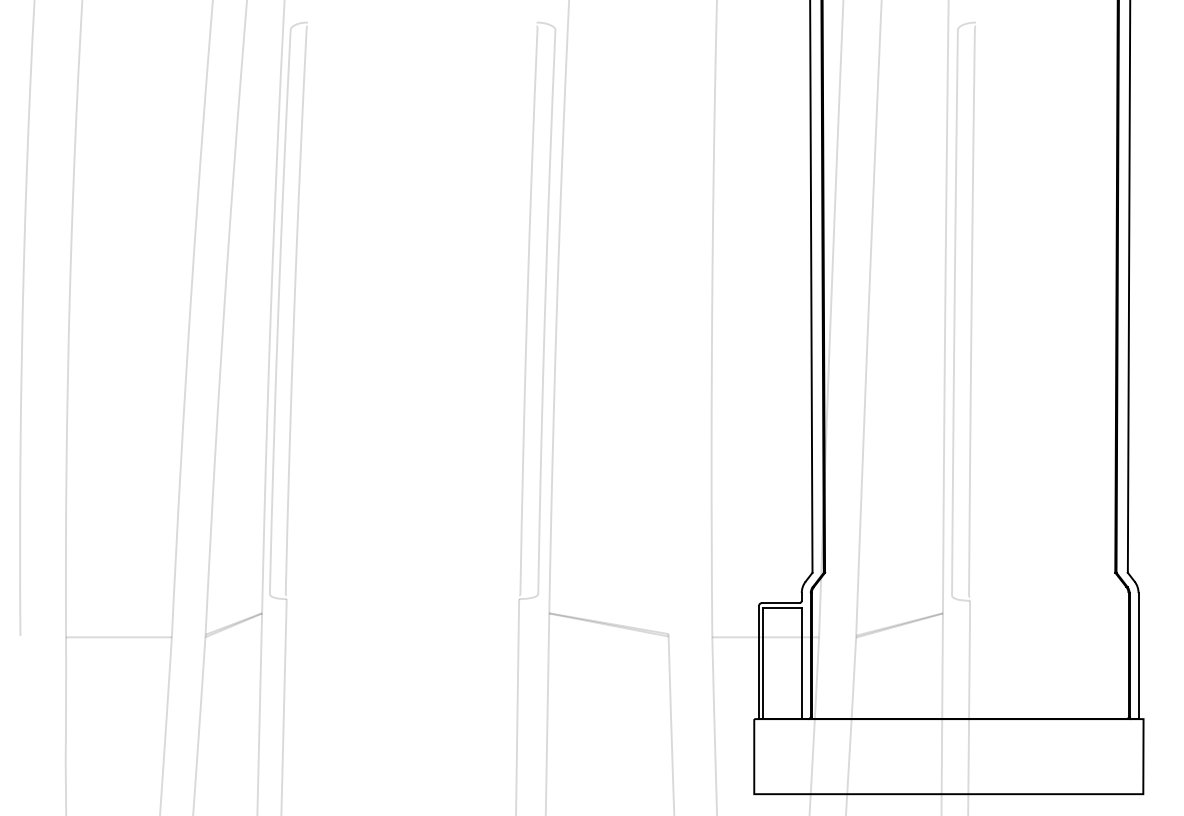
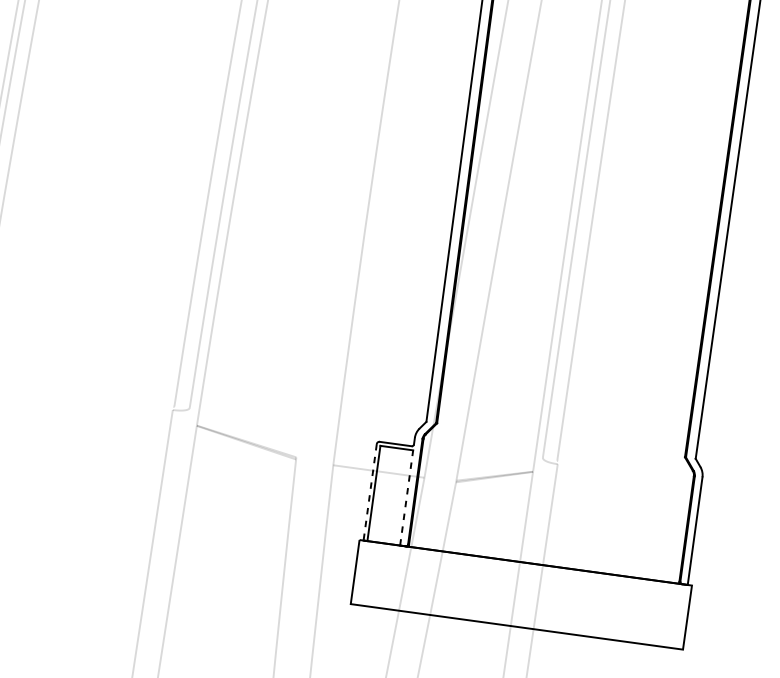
line: (758, 662) -> (369, 492), solid -> dashed
line: (801, 663) -> (406, 498), solid -> dashed

